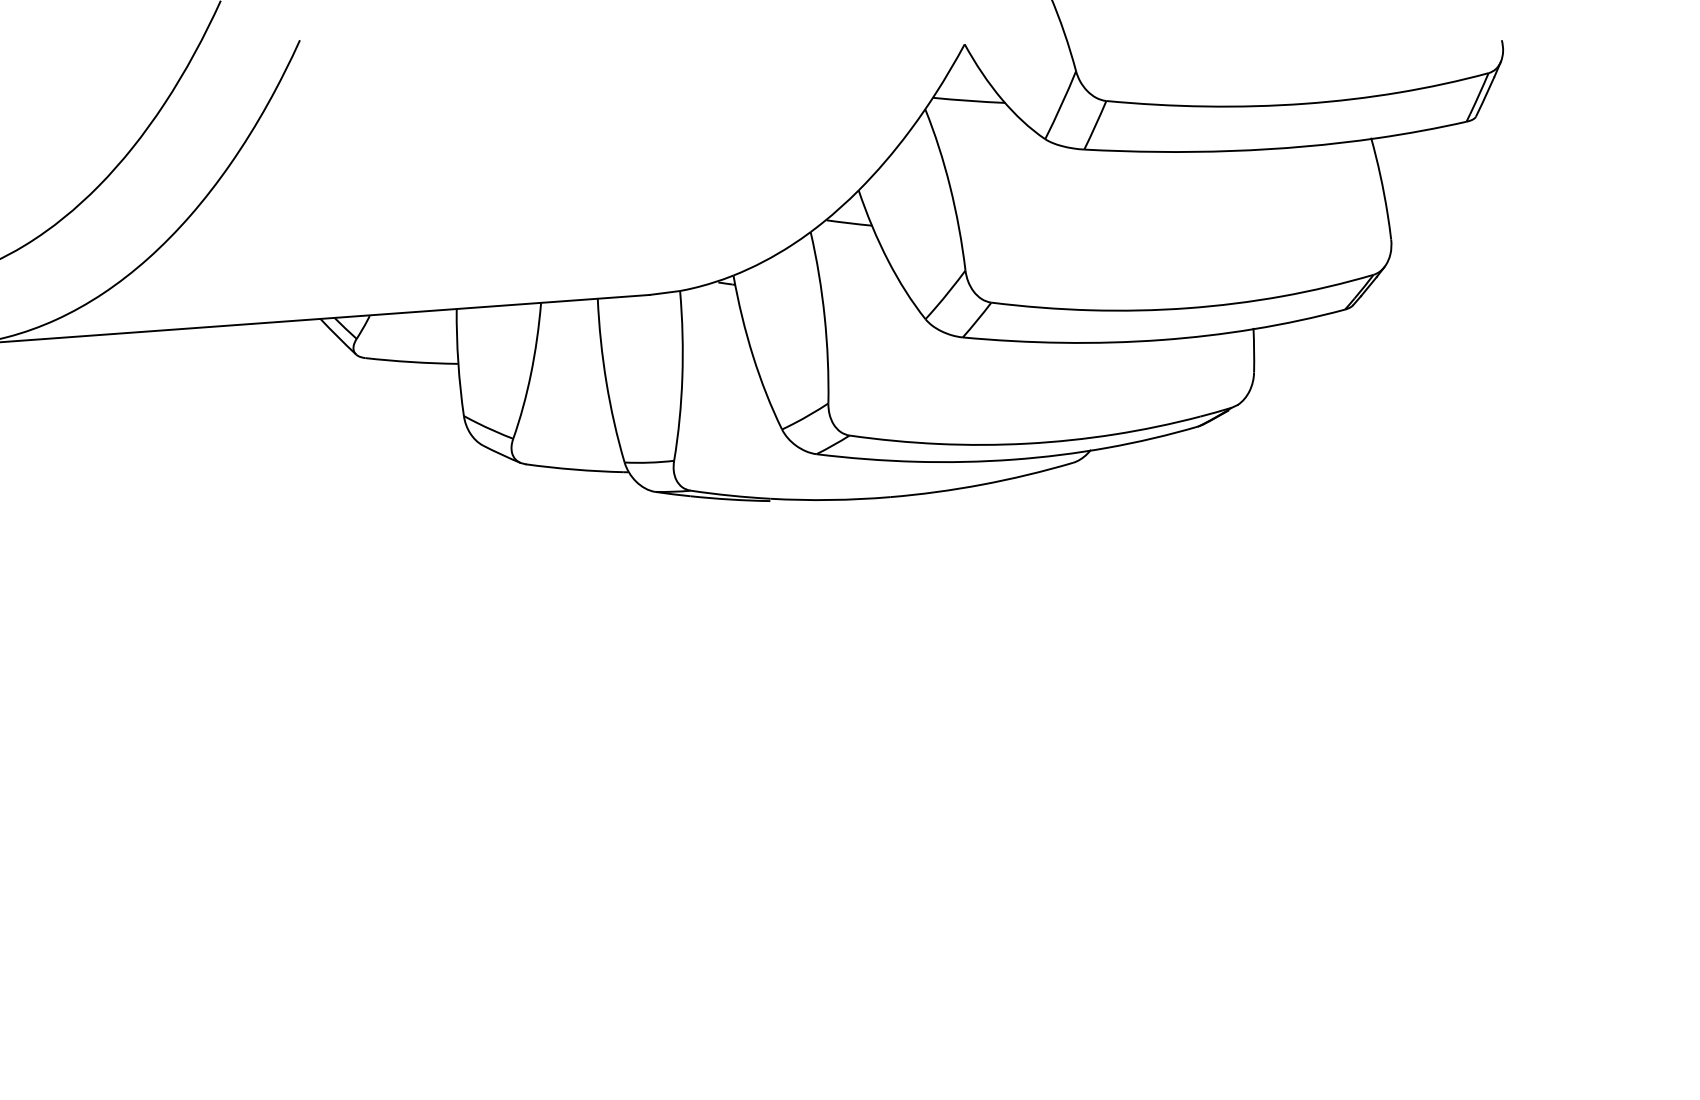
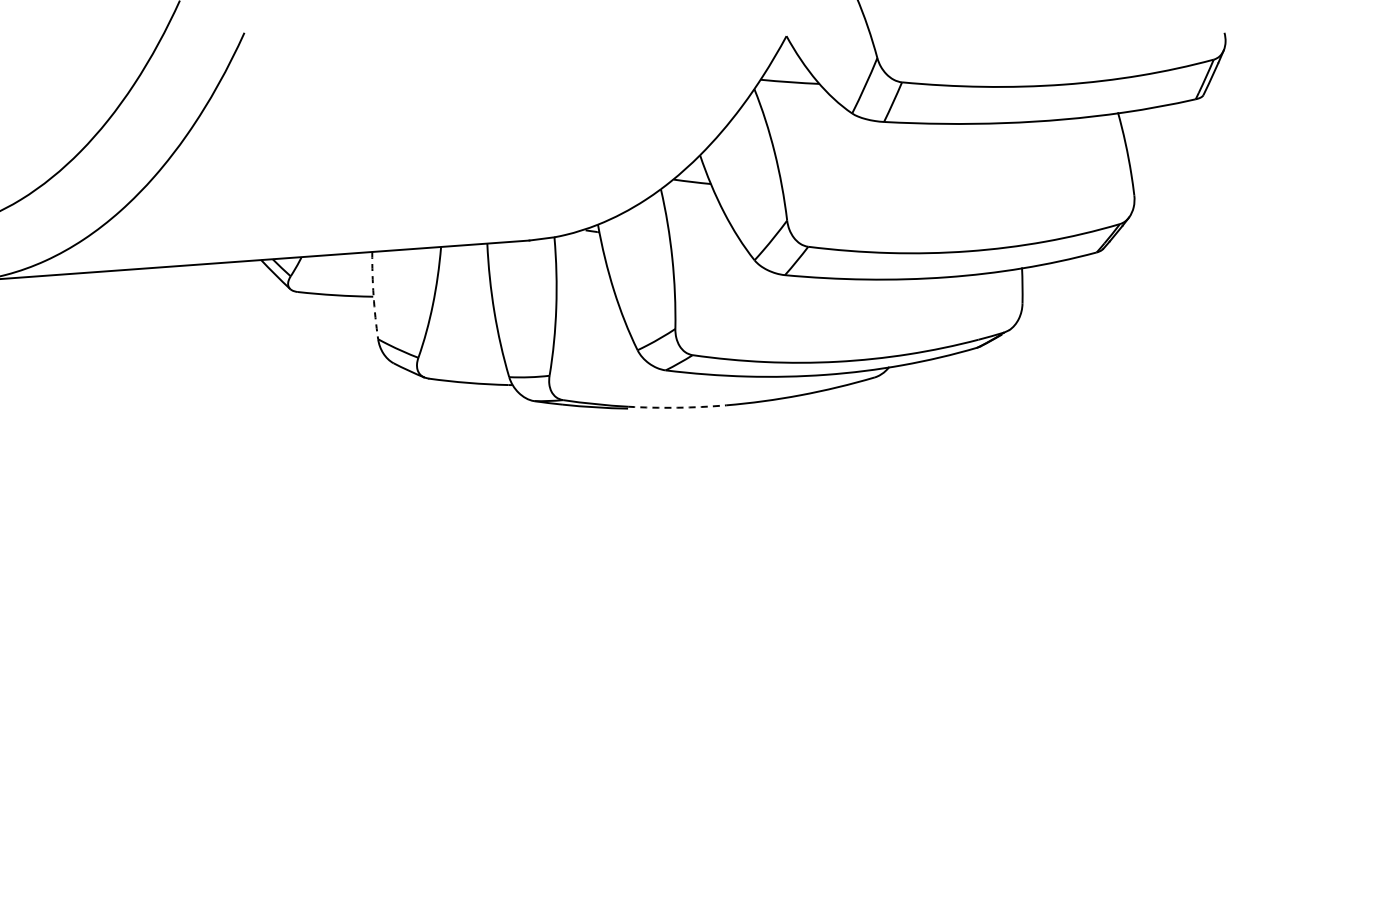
arc: (458, 362) -> (373, 295), solid -> dashed
arc: (830, 499) -> (677, 407), solid -> dashed

